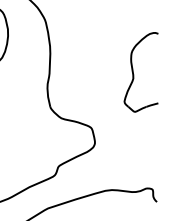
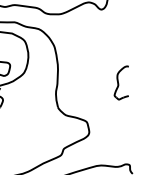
part: (140, 71) -> (121, 82), size x0.6

